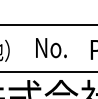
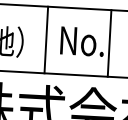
line: (25, 47) -> (46, 38), added
line: (70, 47) -> (109, 42), added

